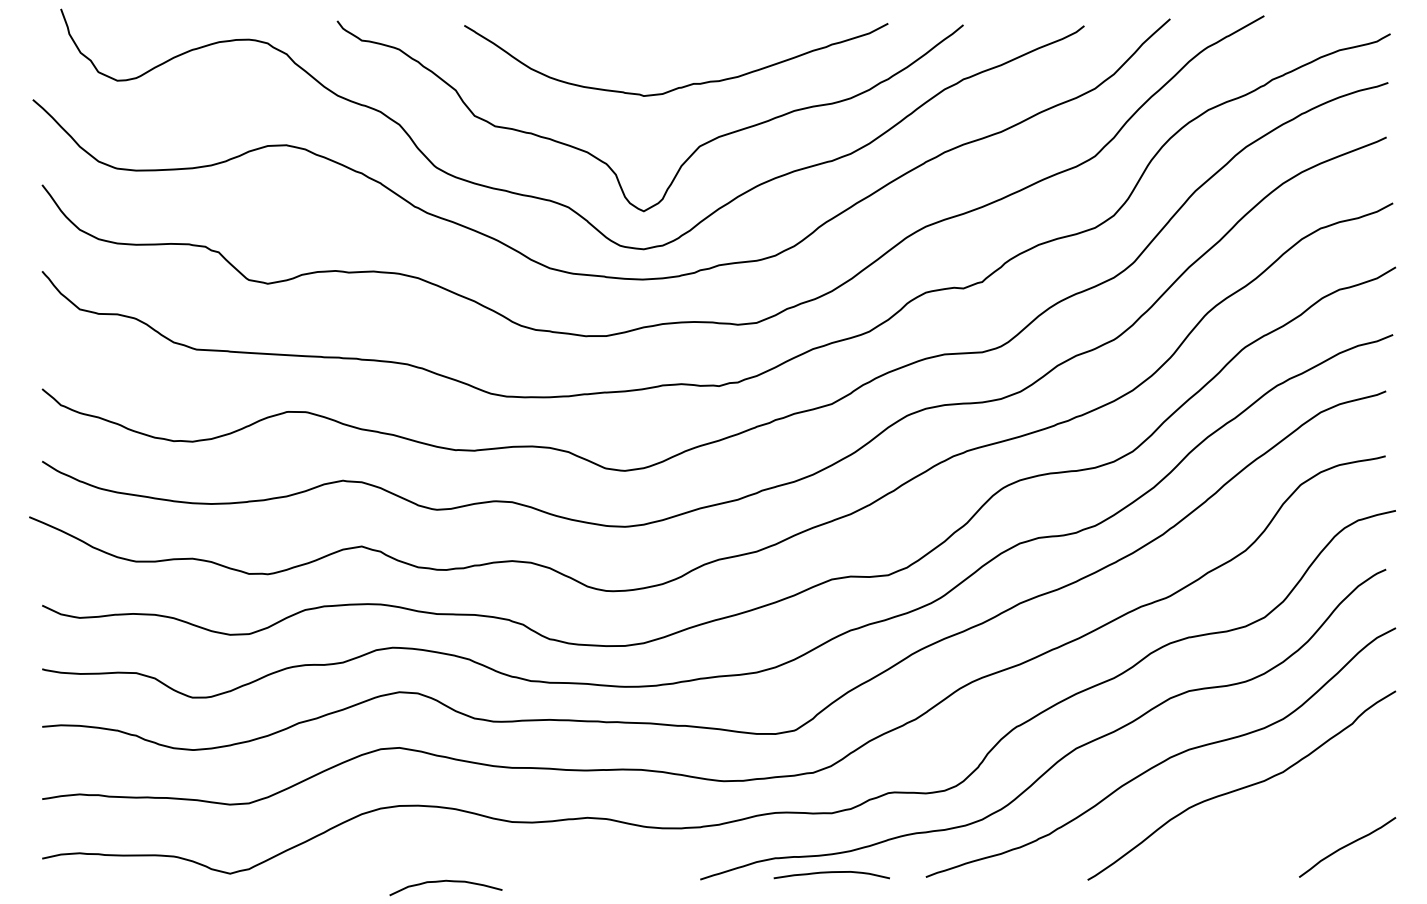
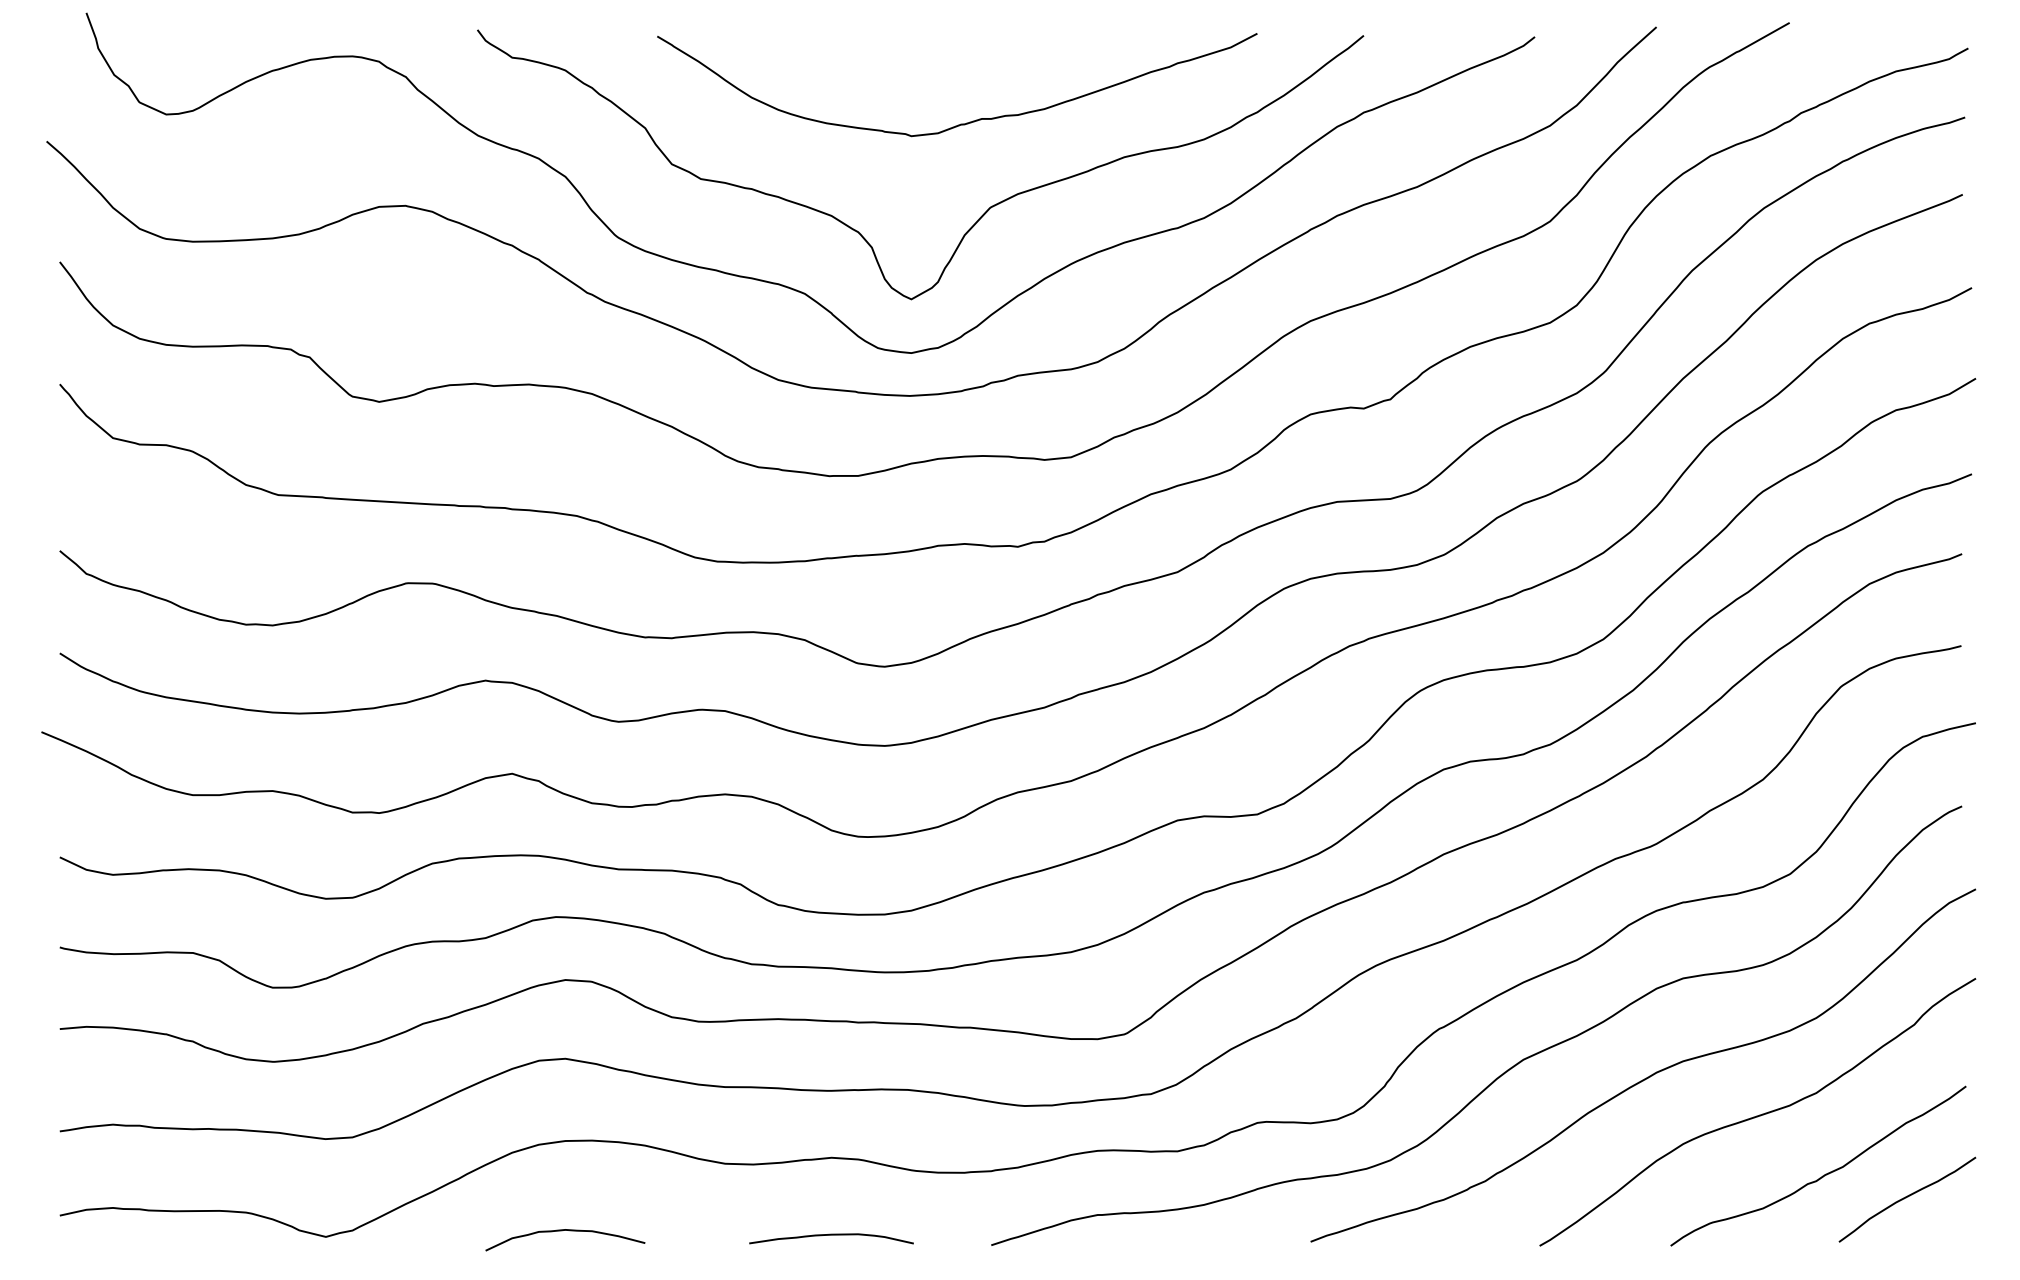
curve: (1289, 828) -> (1825, 1173), added
curve: (831, 872) -> (831, 1235), moved
curve: (443, 881) -> (562, 1231), moved

